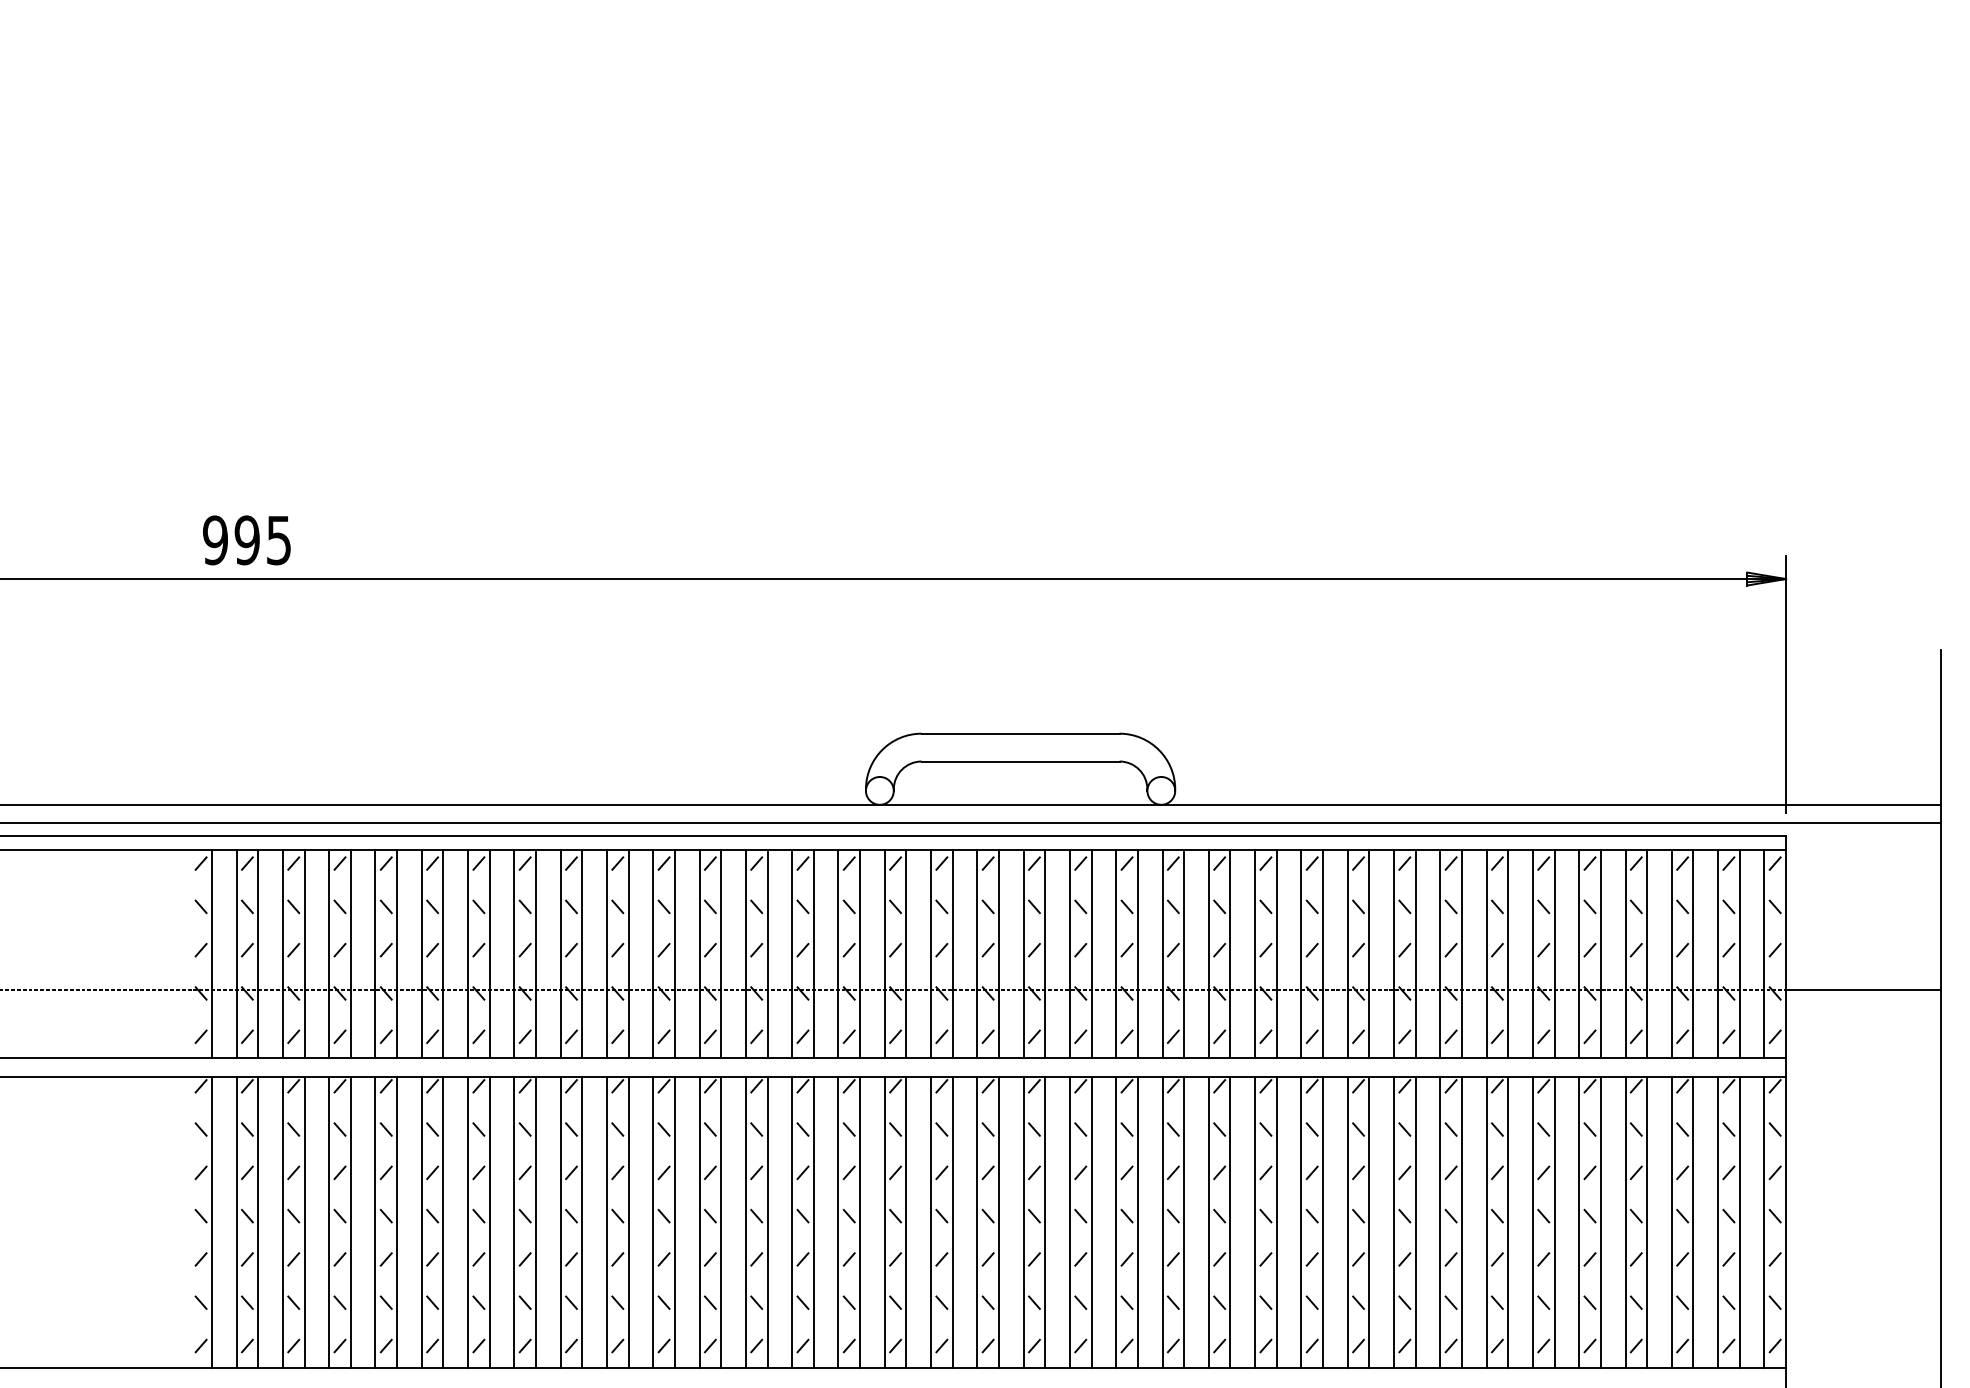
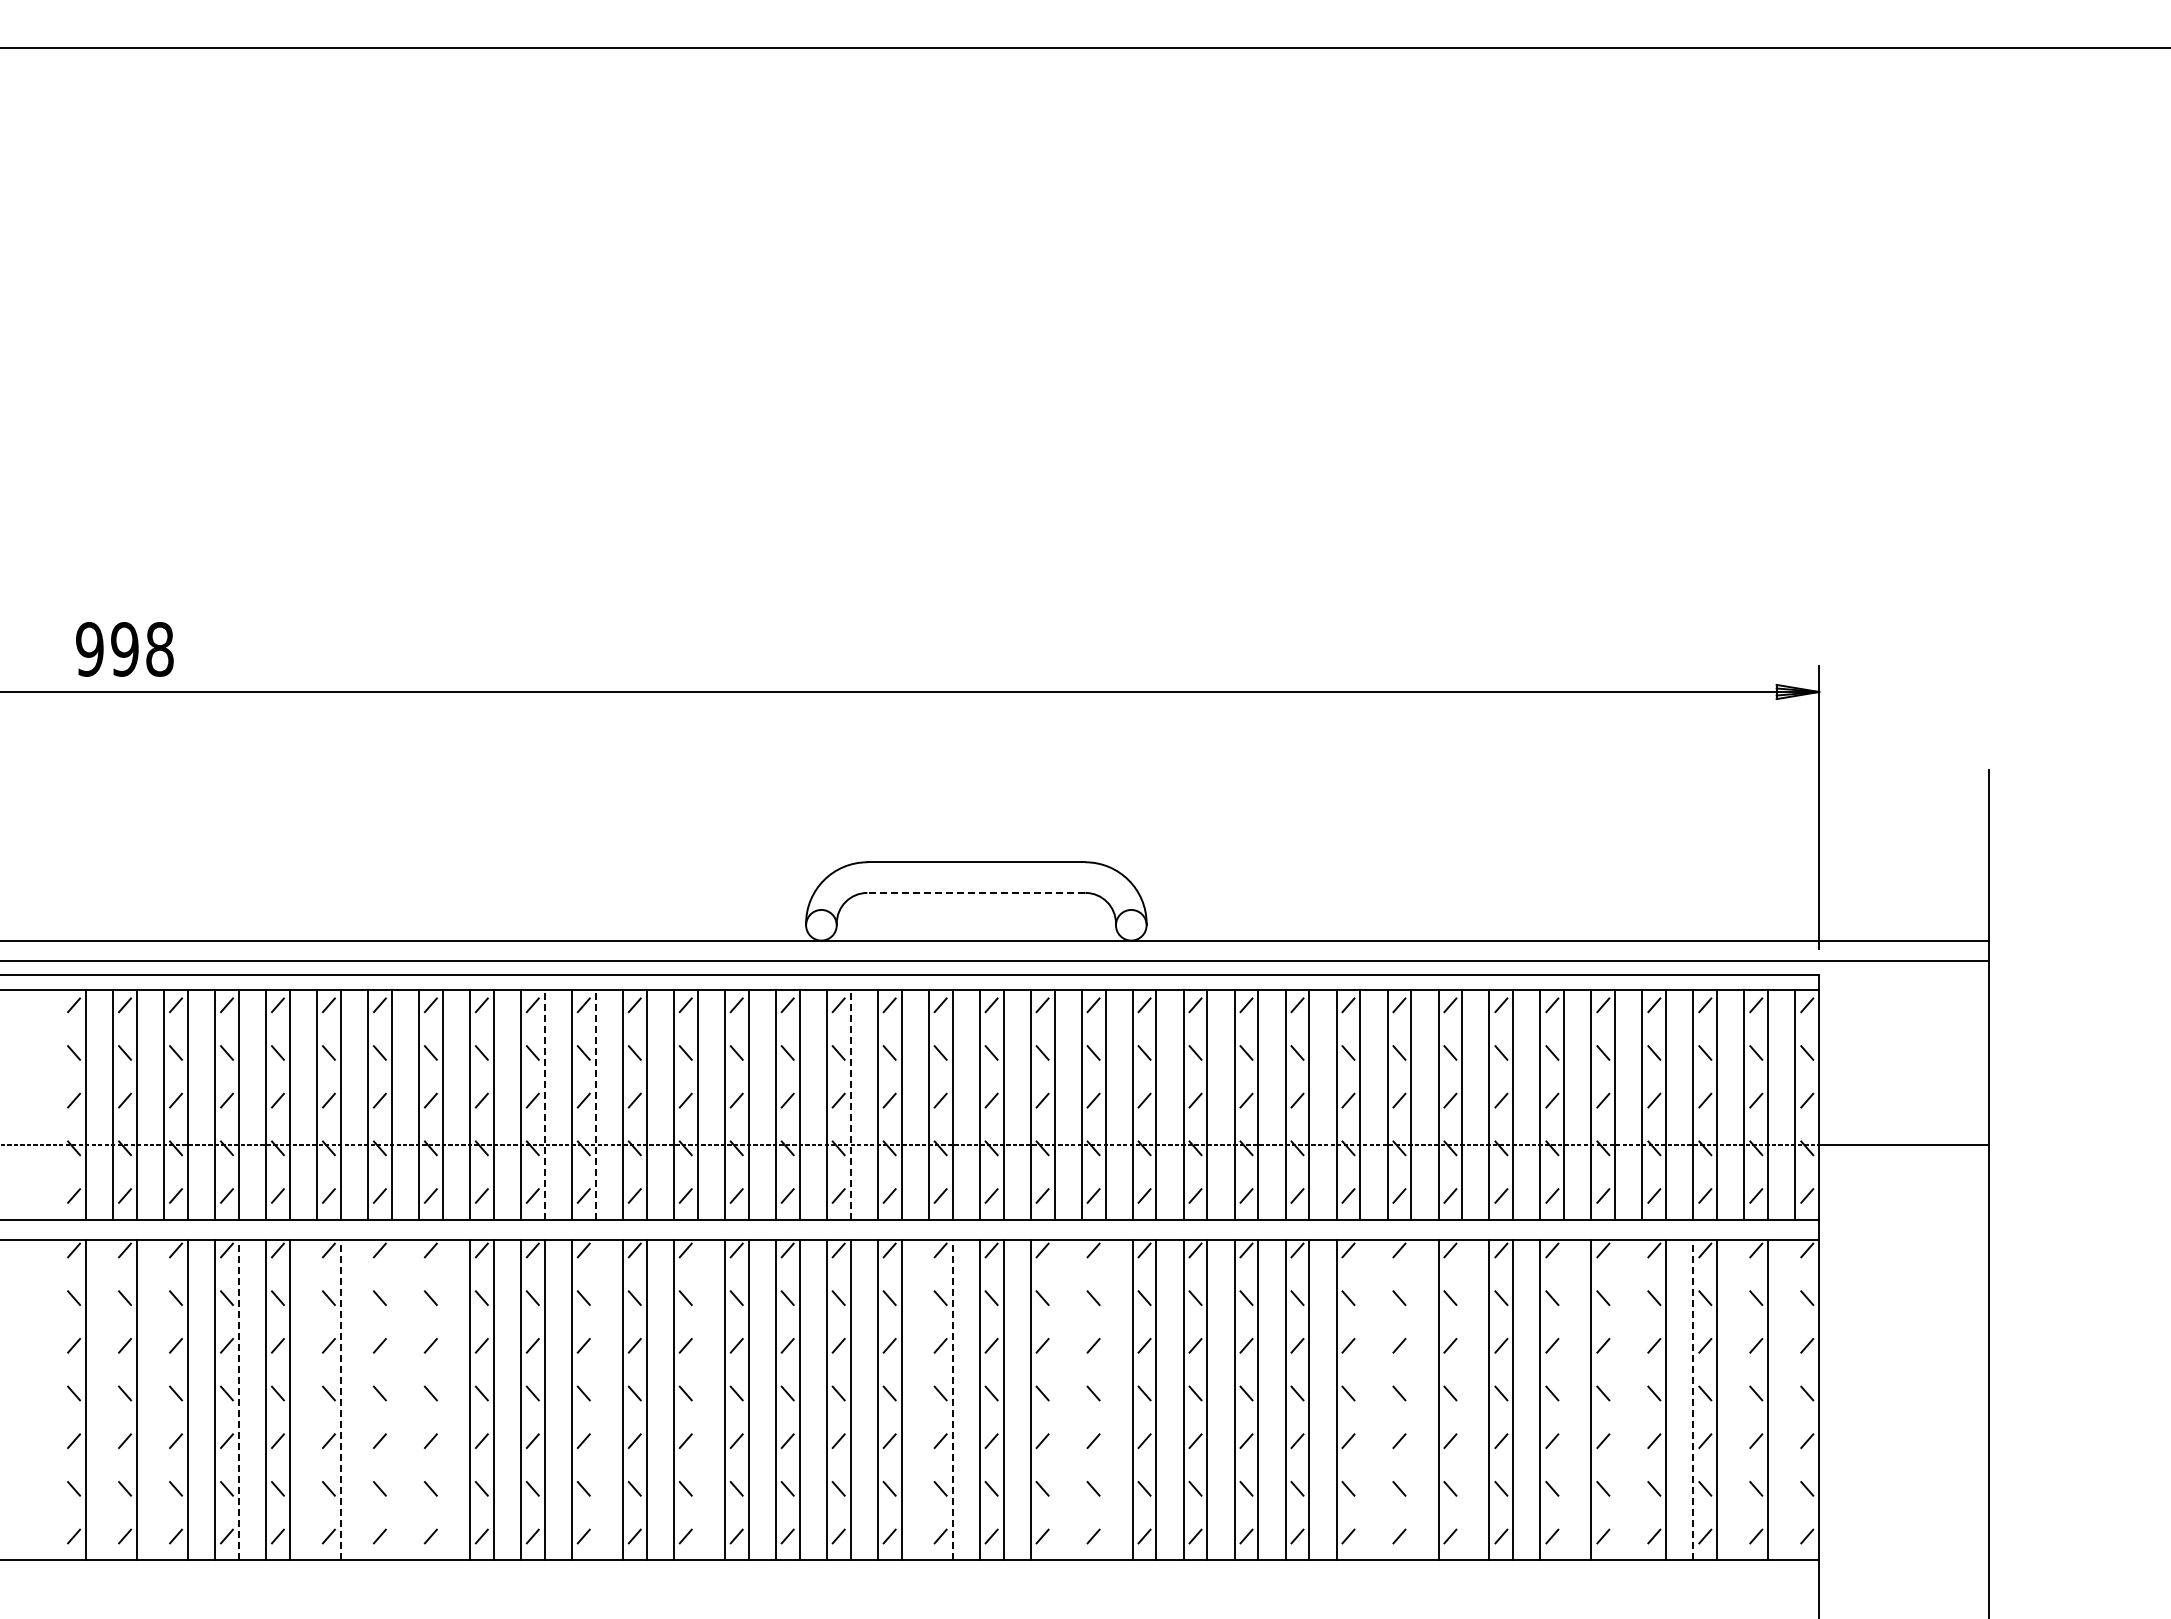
text: (278, 540) -> (159, 649), 995 -> 998
line: (1020, 761) -> (976, 892), solid -> dashed
line: (628, 953) -> (544, 1104), solid -> dashed
line: (674, 953) -> (595, 1104), solid -> dashed
line: (906, 953) -> (850, 1104), solid -> dashed
line: (350, 1221) -> (238, 1399), solid -> dashed
line: (443, 1221) -> (340, 1399), solid -> dashed
line: (998, 1221) -> (952, 1399), solid -> dashed
line: (1671, 1221) -> (1693, 1399), solid -> dashed
line: (236, 1222) -> (113, 1400), removed
line: (283, 1222) -> (164, 1400), removed
line: (422, 1222) -> (317, 1400), removed
line: (468, 1222) -> (368, 1400), removed
line: (489, 1222) -> (391, 1400), removed
line: (513, 1222) -> (418, 1400), removed
line: (535, 1222) -> (442, 1400), removed
line: (674, 1222) -> (595, 1400), removed
line: (767, 1222) -> (697, 1400), removed
line: (977, 1222) -> (928, 1400), removed
line: (1091, 1222) -> (1054, 1400), removed
line: (1116, 1222) -> (1081, 1400), removed
line: (1137, 1222) -> (1105, 1400), removed
line: (1369, 1222) -> (1360, 1400), removed
line: (1393, 1222) -> (1387, 1400), removed
line: (1415, 1222) -> (1411, 1400), removed
line: (1462, 1222) -> (1462, 1400), removed
line: (1554, 1222) -> (1564, 1400), removed
line: (1601, 1222) -> (1615, 1400), removed
line: (1625, 1222) -> (1642, 1400), removed
line: (1718, 1222) -> (1744, 1400), removed
line: (1764, 1222) -> (1795, 1400), removed

